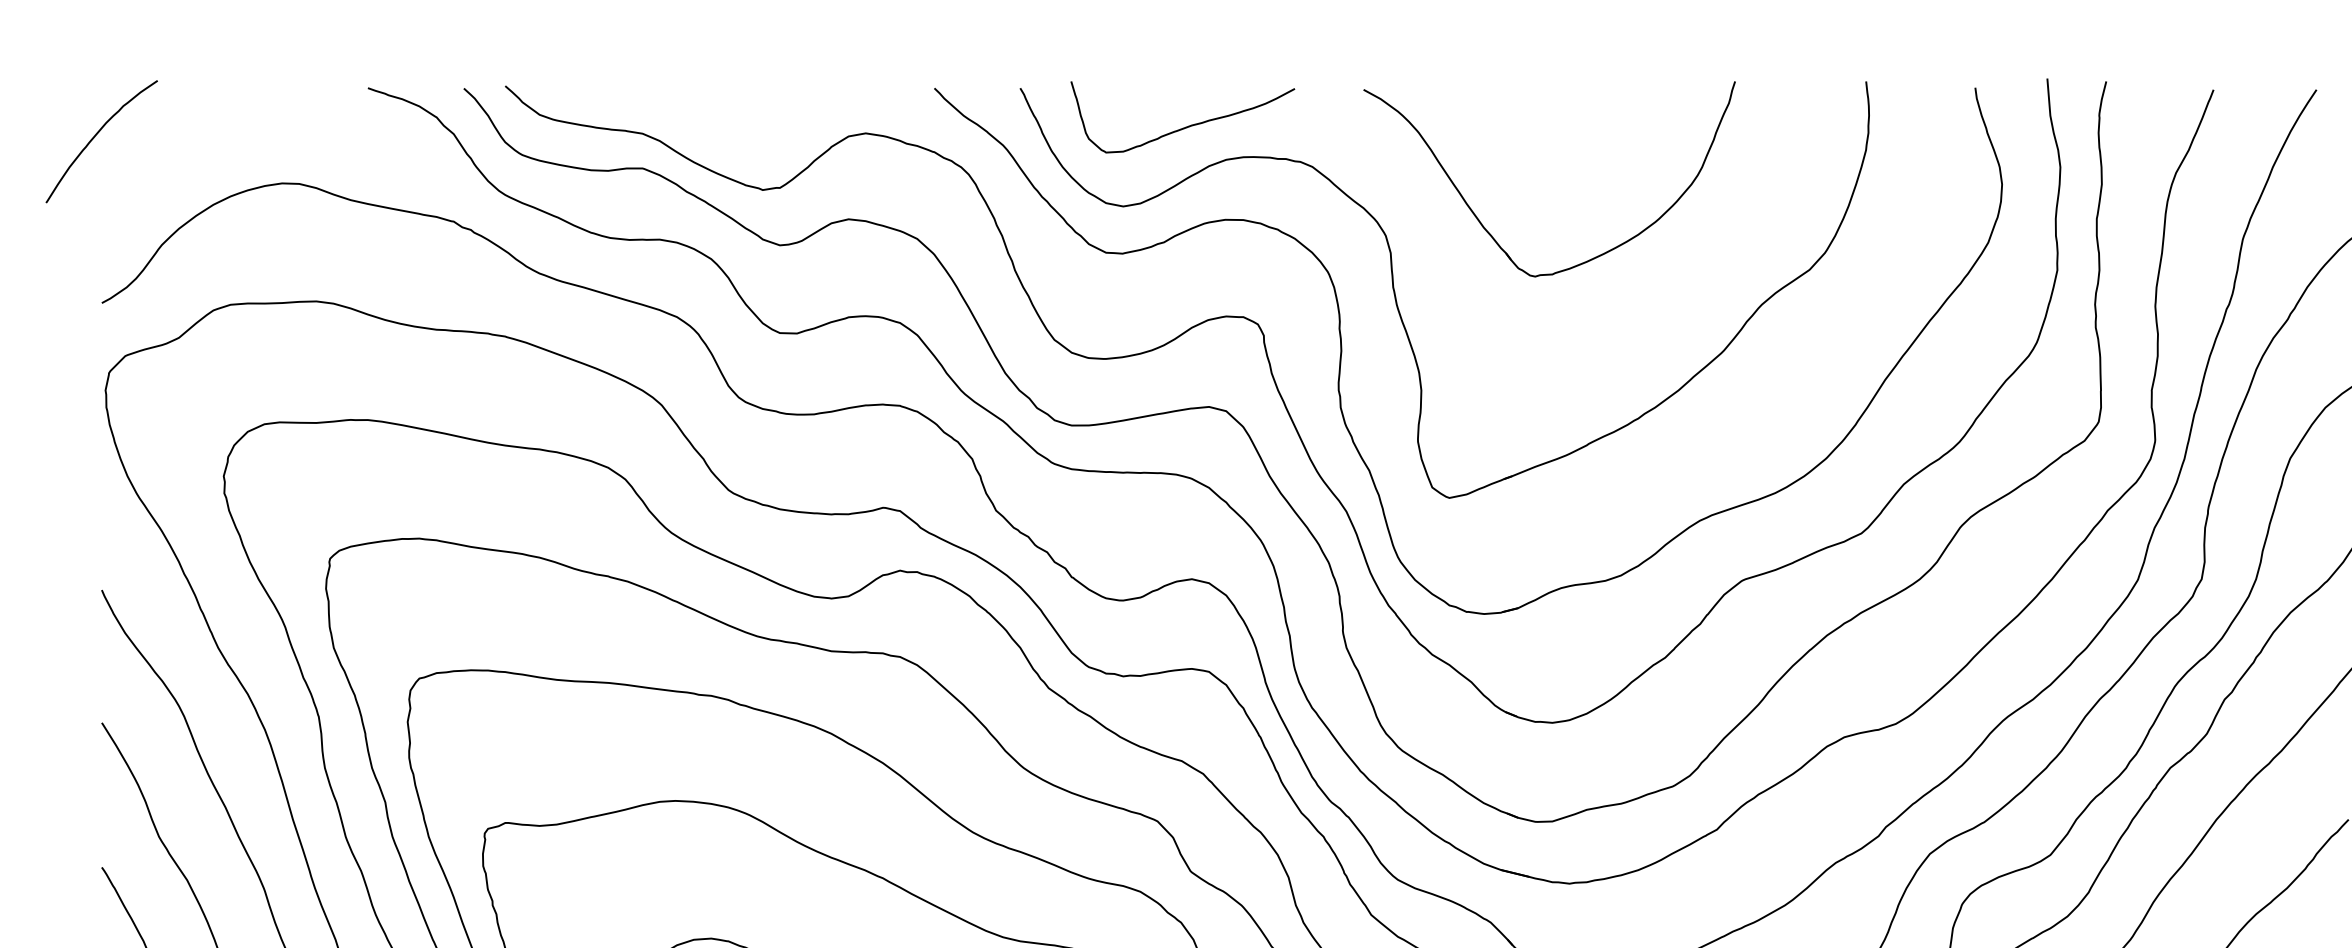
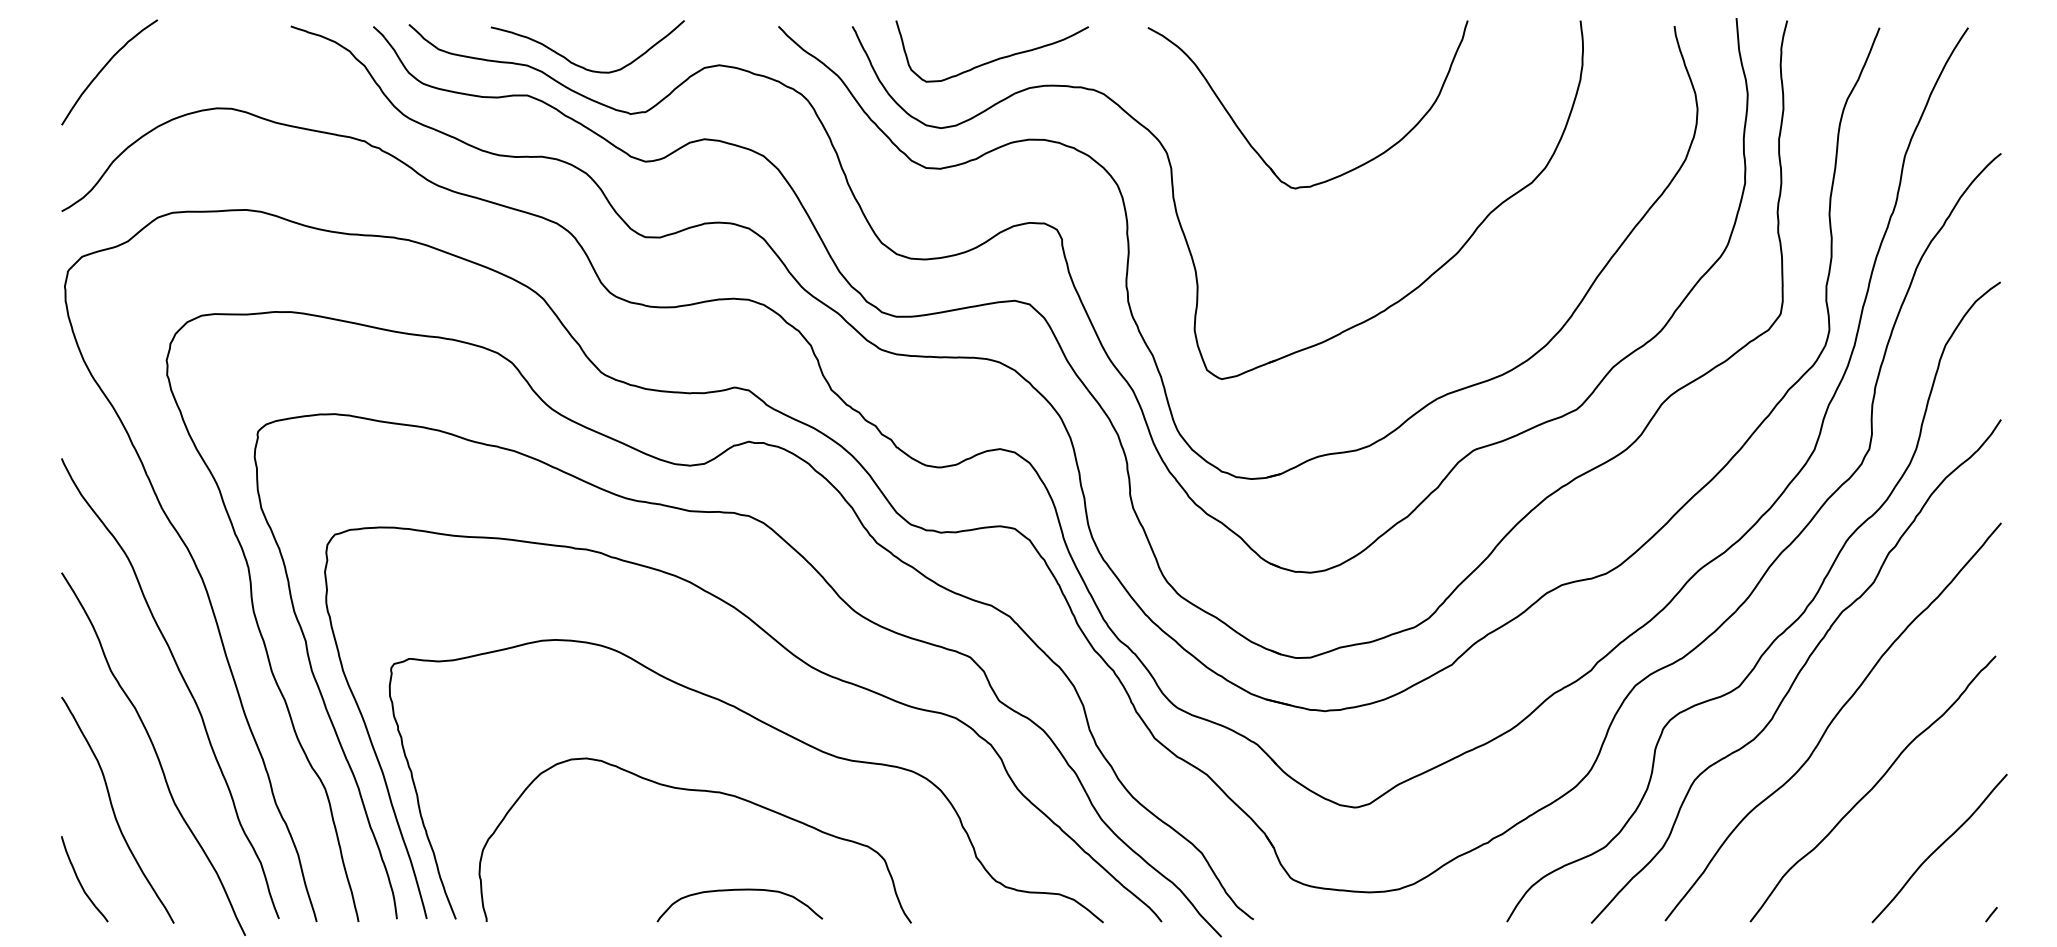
curve: (704, 133) -> (580, 65), added
curve: (96, 135) -> (105, 67), moved

